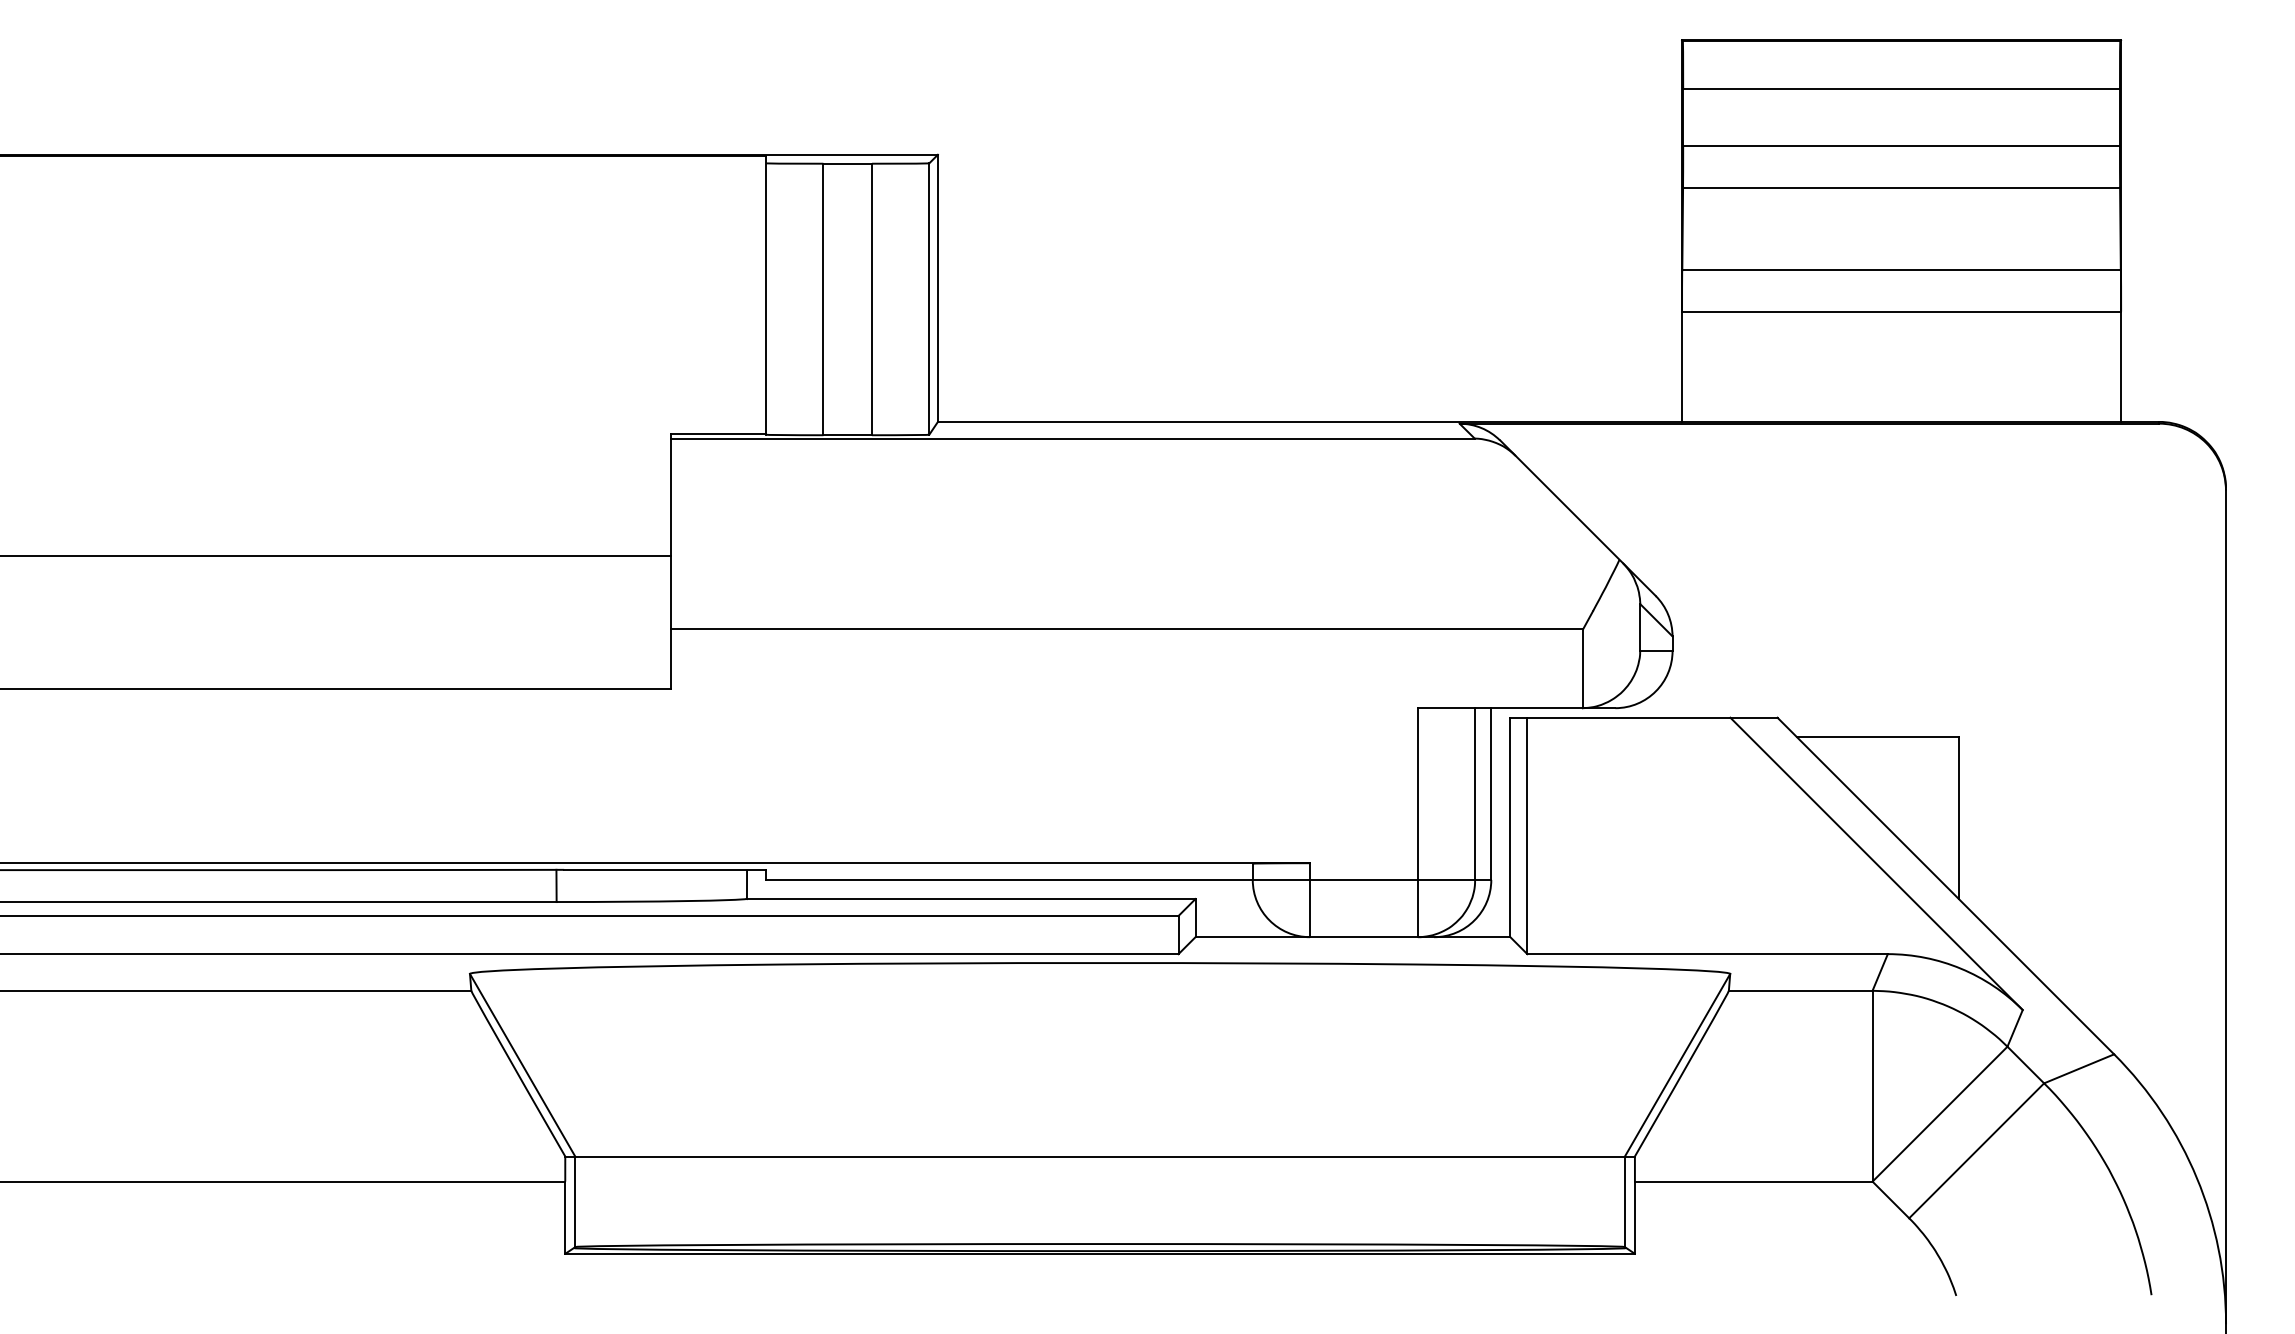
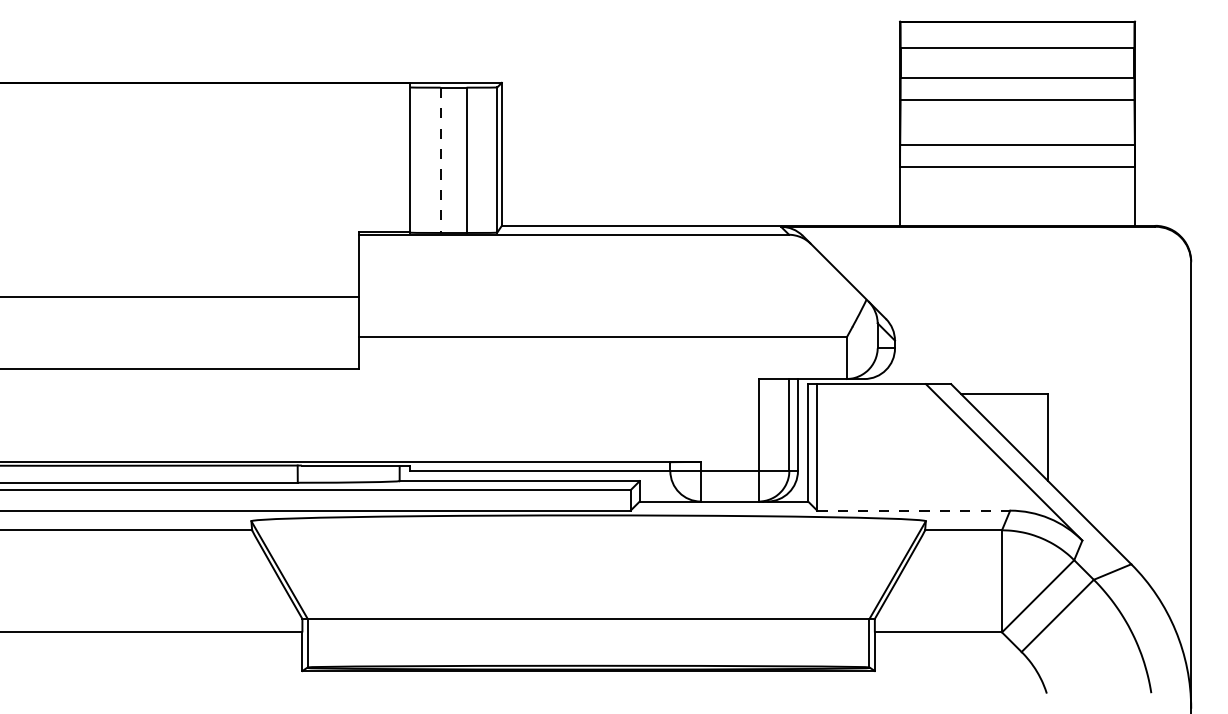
line: (823, 299) -> (440, 160), solid -> dashed
line: (1709, 953) -> (914, 510), solid -> dashed

